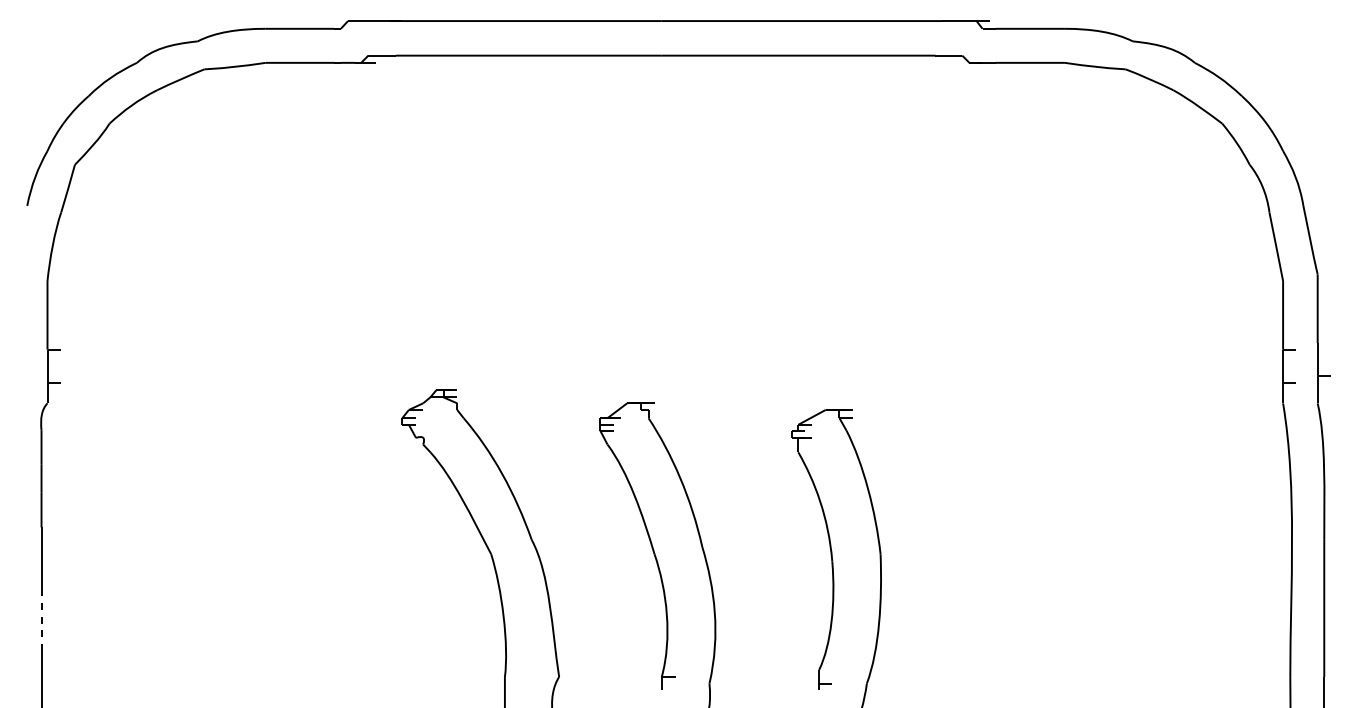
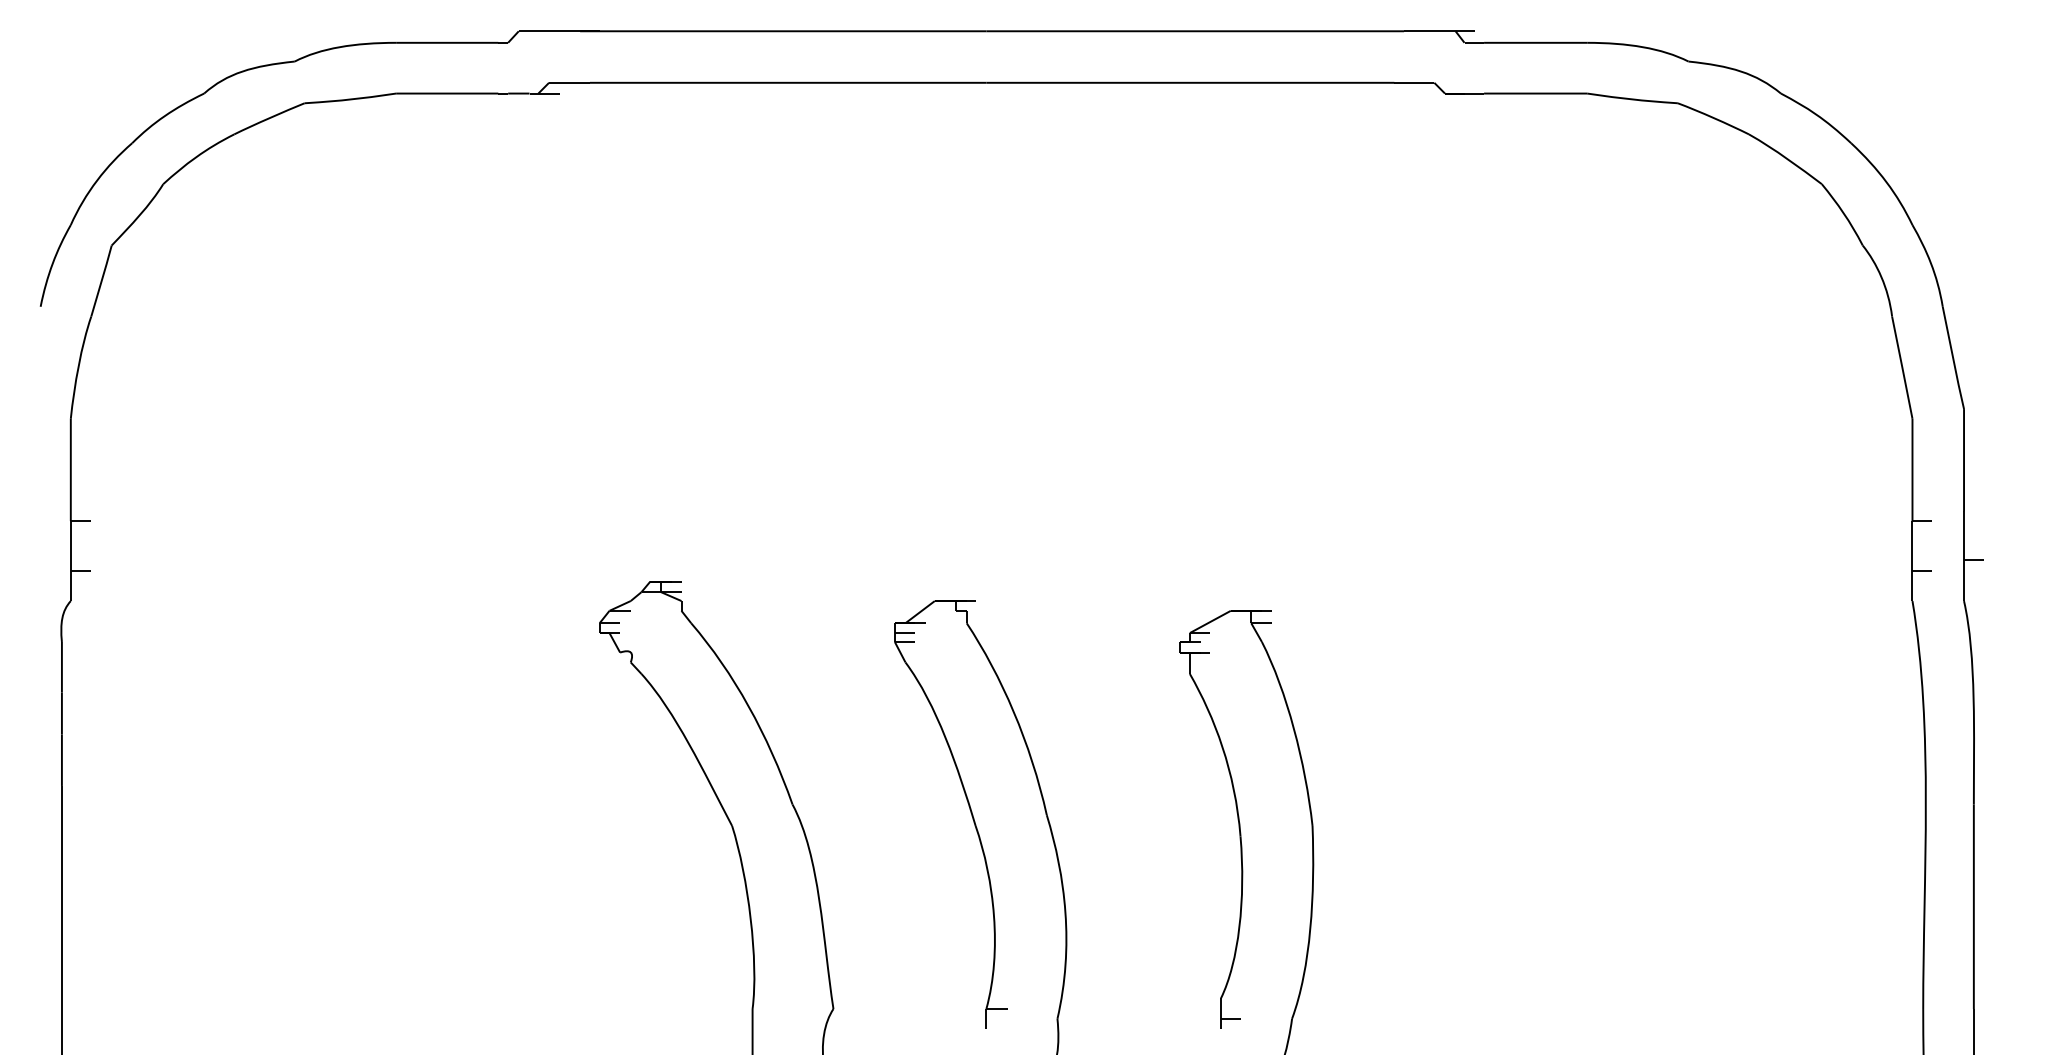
line: (41, 619) -> (61, 923), dashed -> solid

